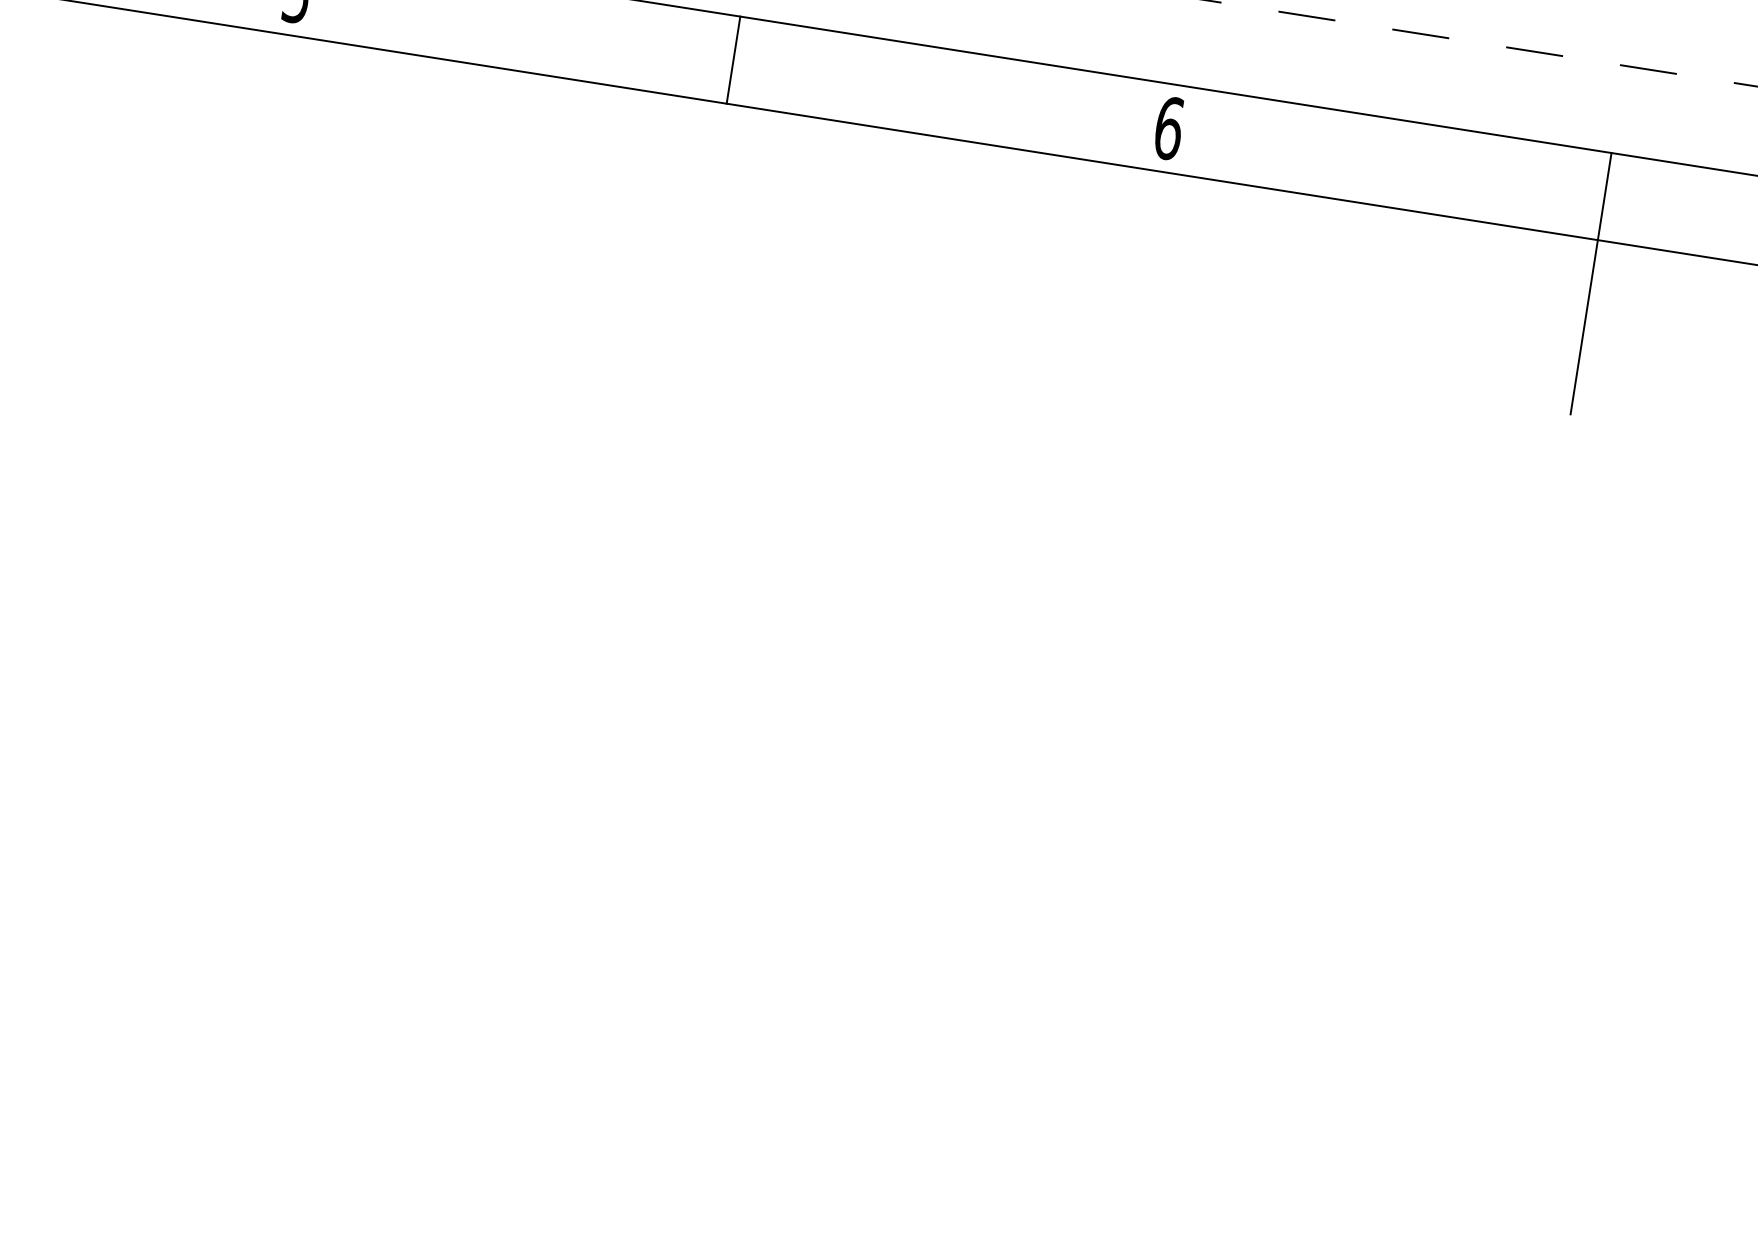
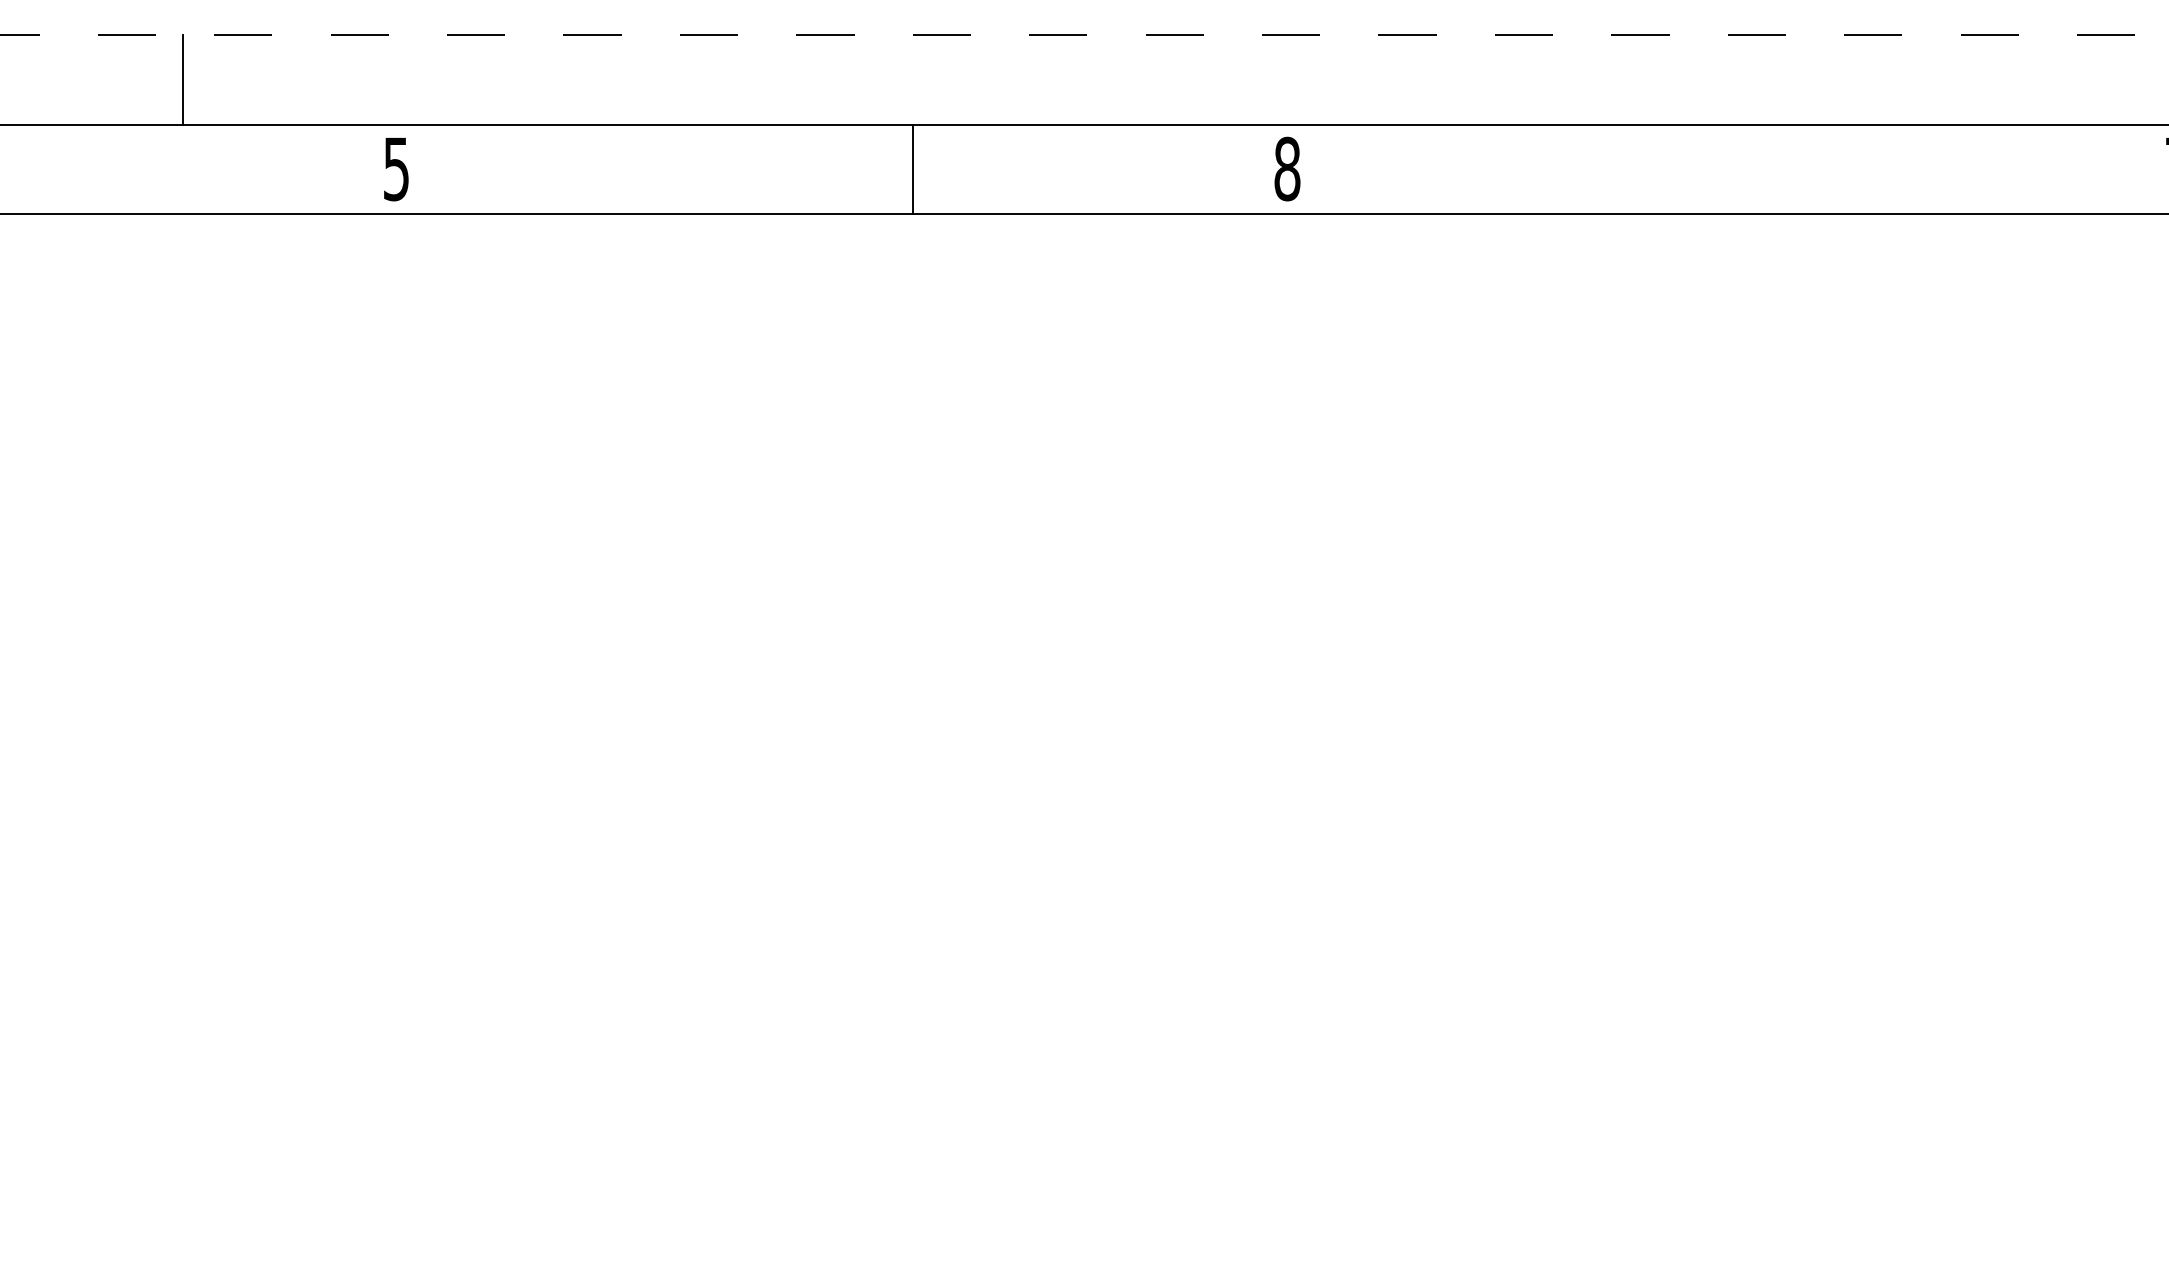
line: (733, 59) -> (913, 168), moved
text: (1169, 127) -> (1287, 168), 6 -> 8
line: (1591, 283) -> (1733, 257), removed

